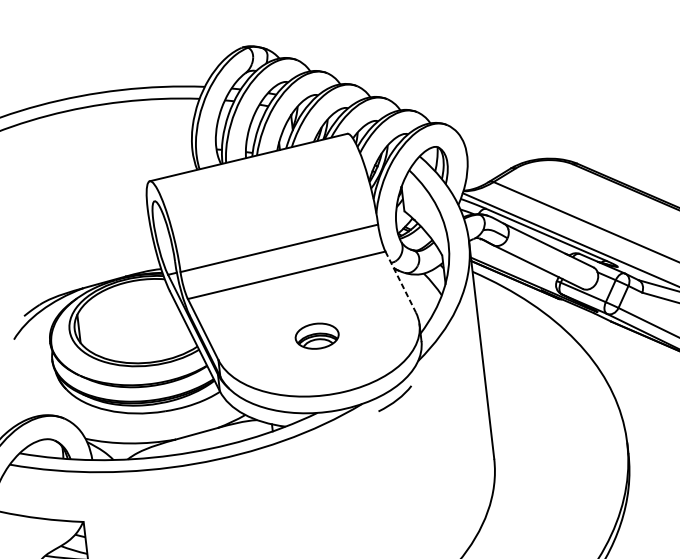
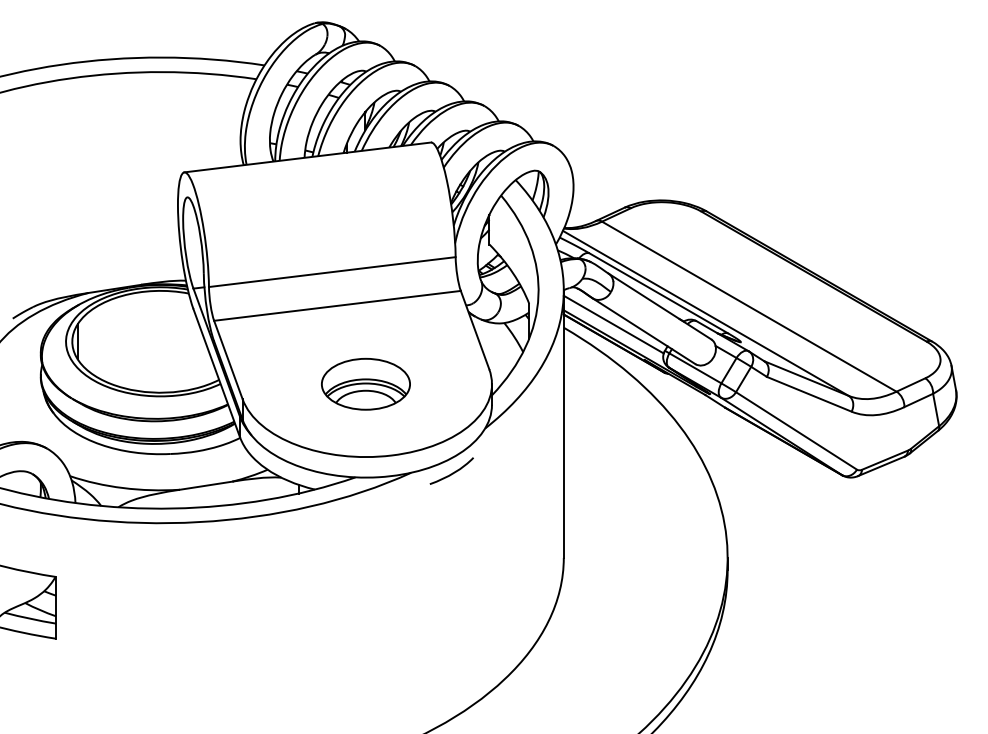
line: (512, 264) -> (613, 324), added
line: (401, 282) -> (475, 330), dashed -> solid
part: (316, 335) -> (365, 383), size x1.67

